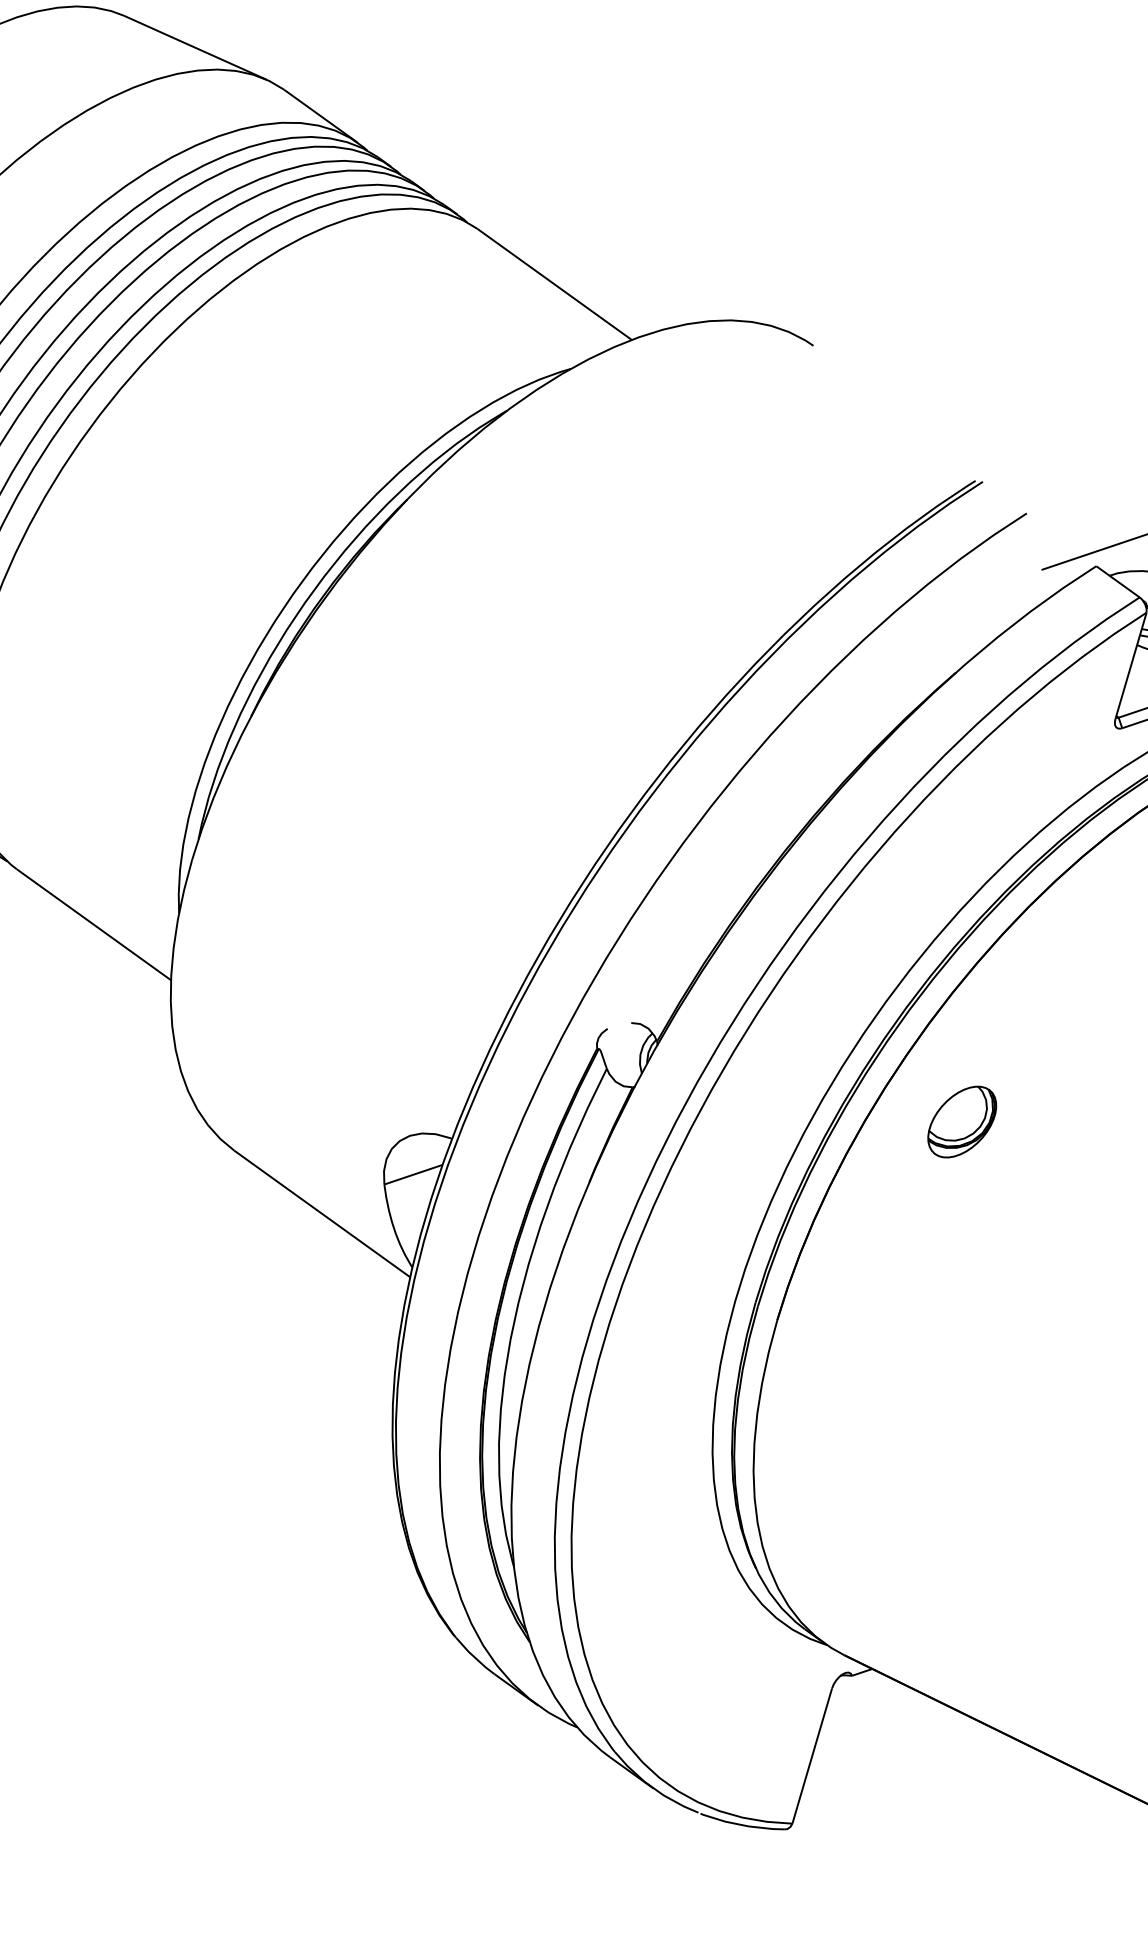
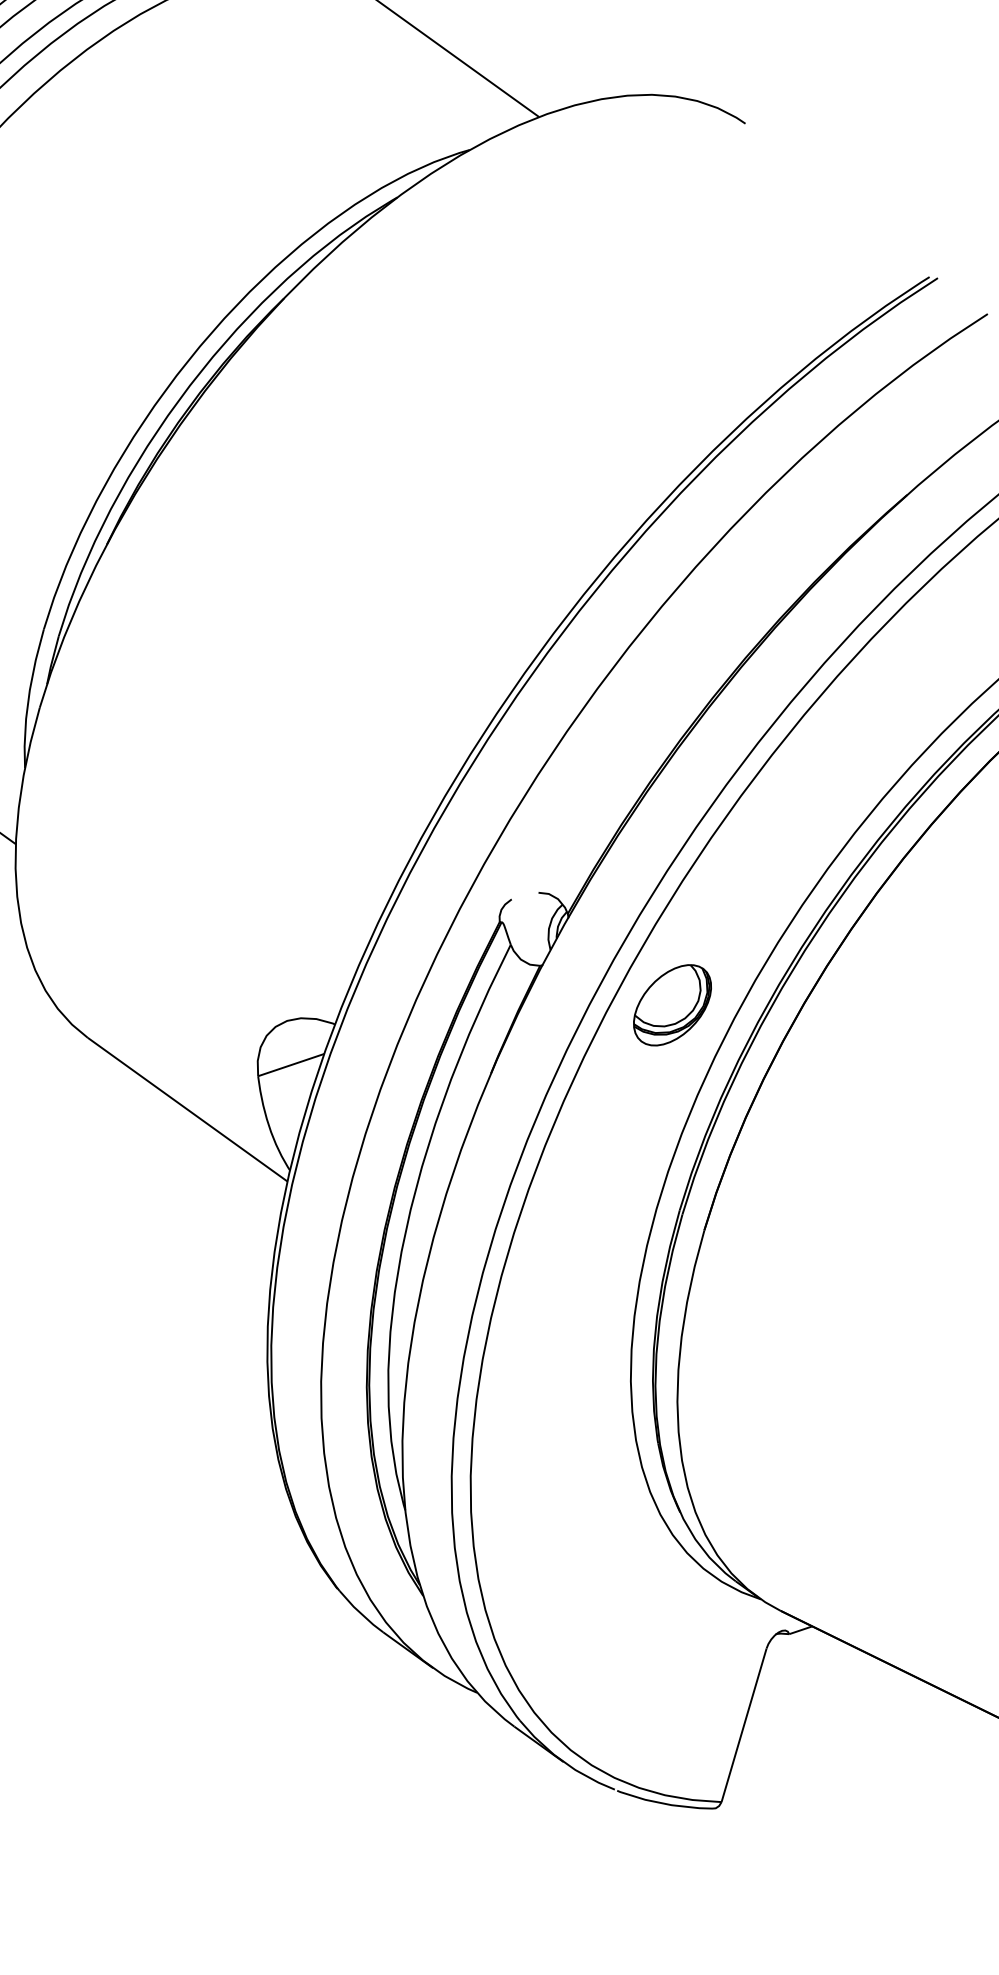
part: (962, 1121) -> (672, 1004), moved

